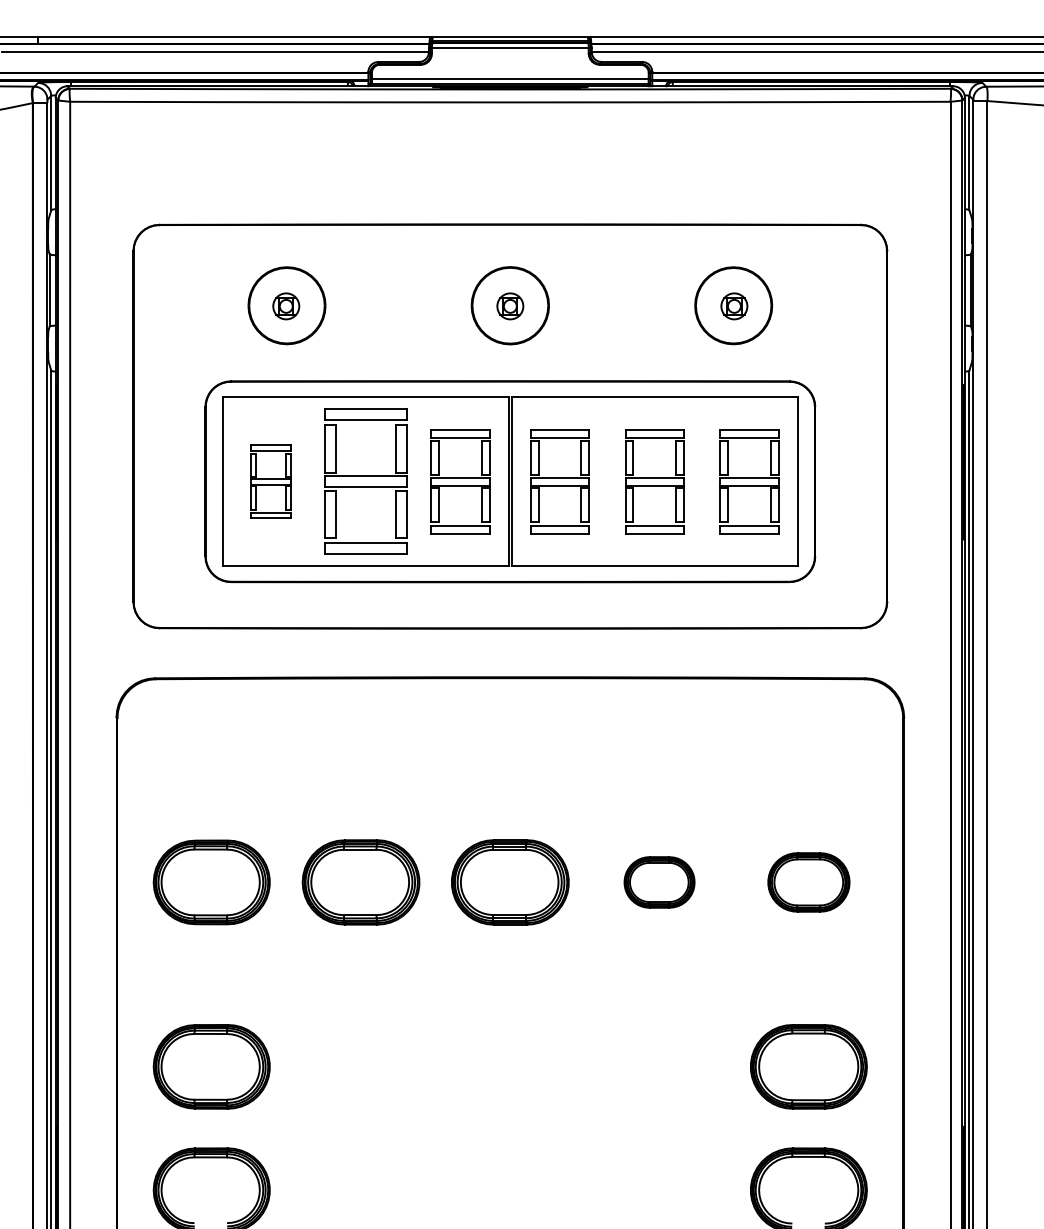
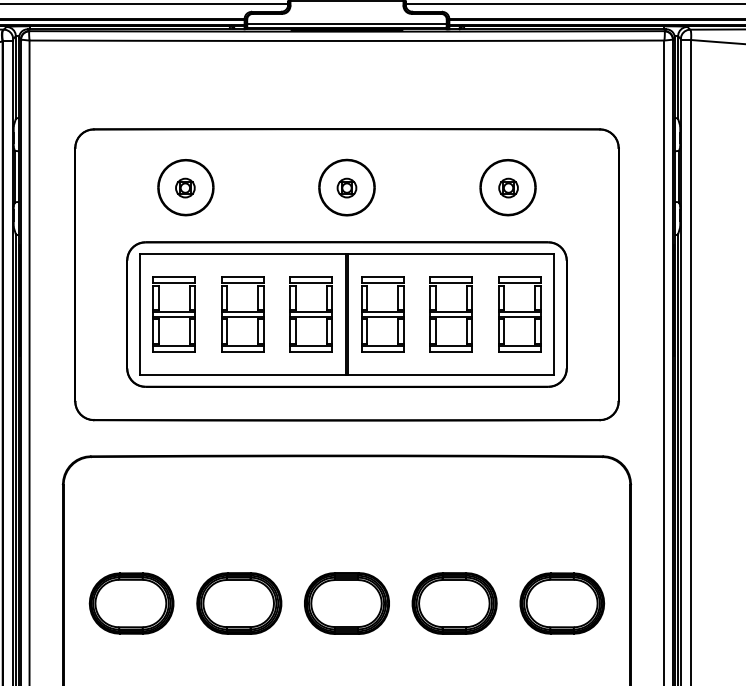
part: (270, 481) -> (174, 314), size x1.43
part: (365, 481) -> (242, 314), size x0.71
part: (659, 882) -> (454, 603), size x1.67
part: (808, 882) -> (562, 603), size x1.43

